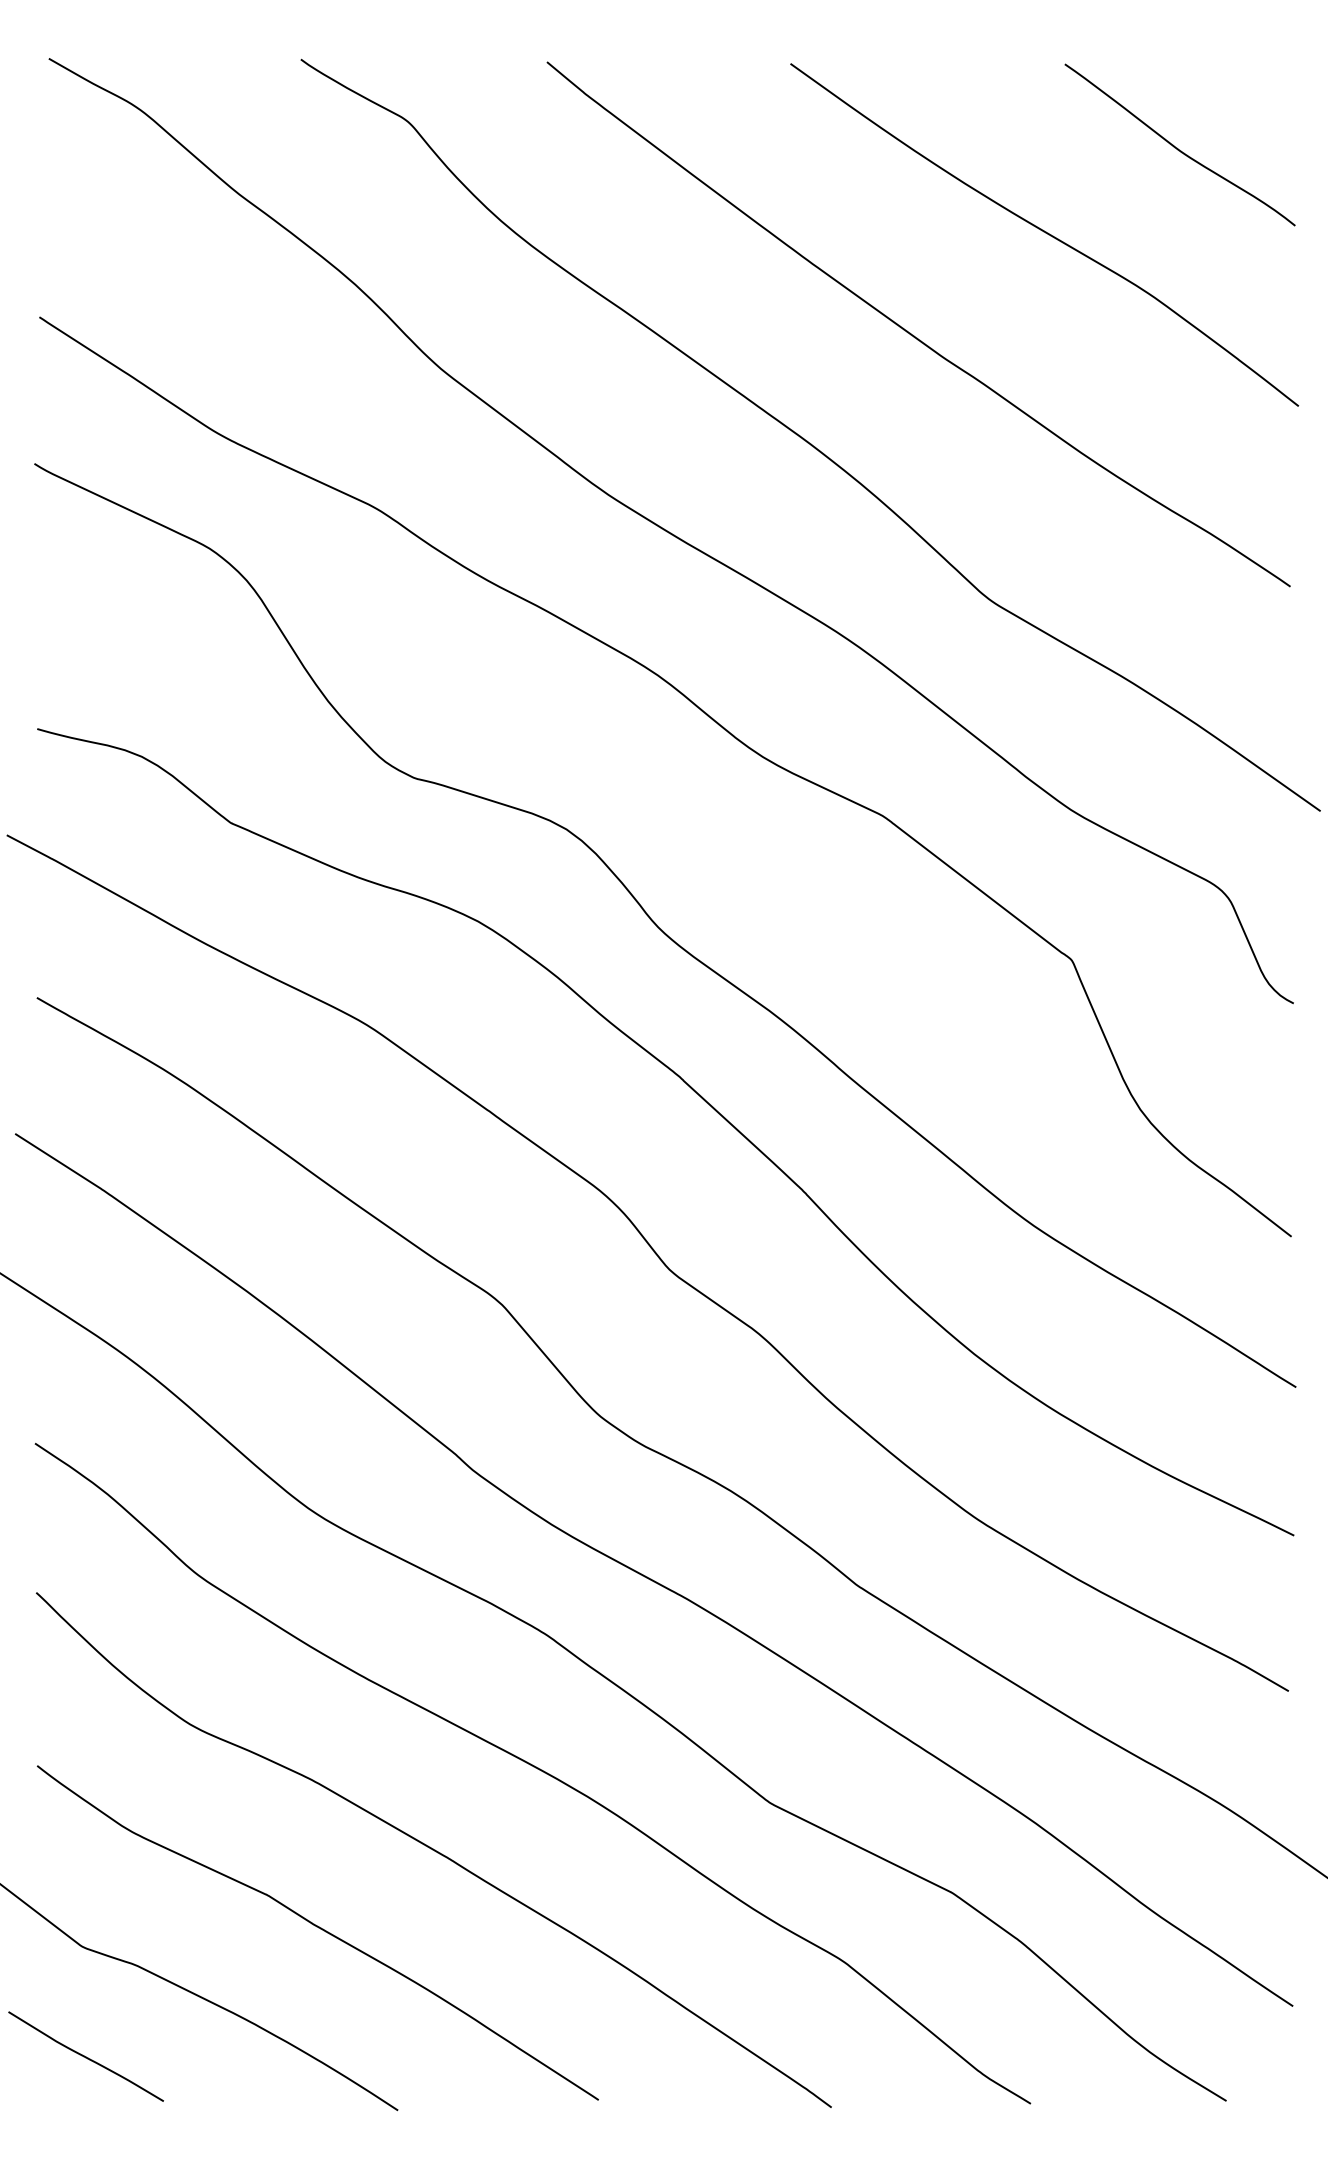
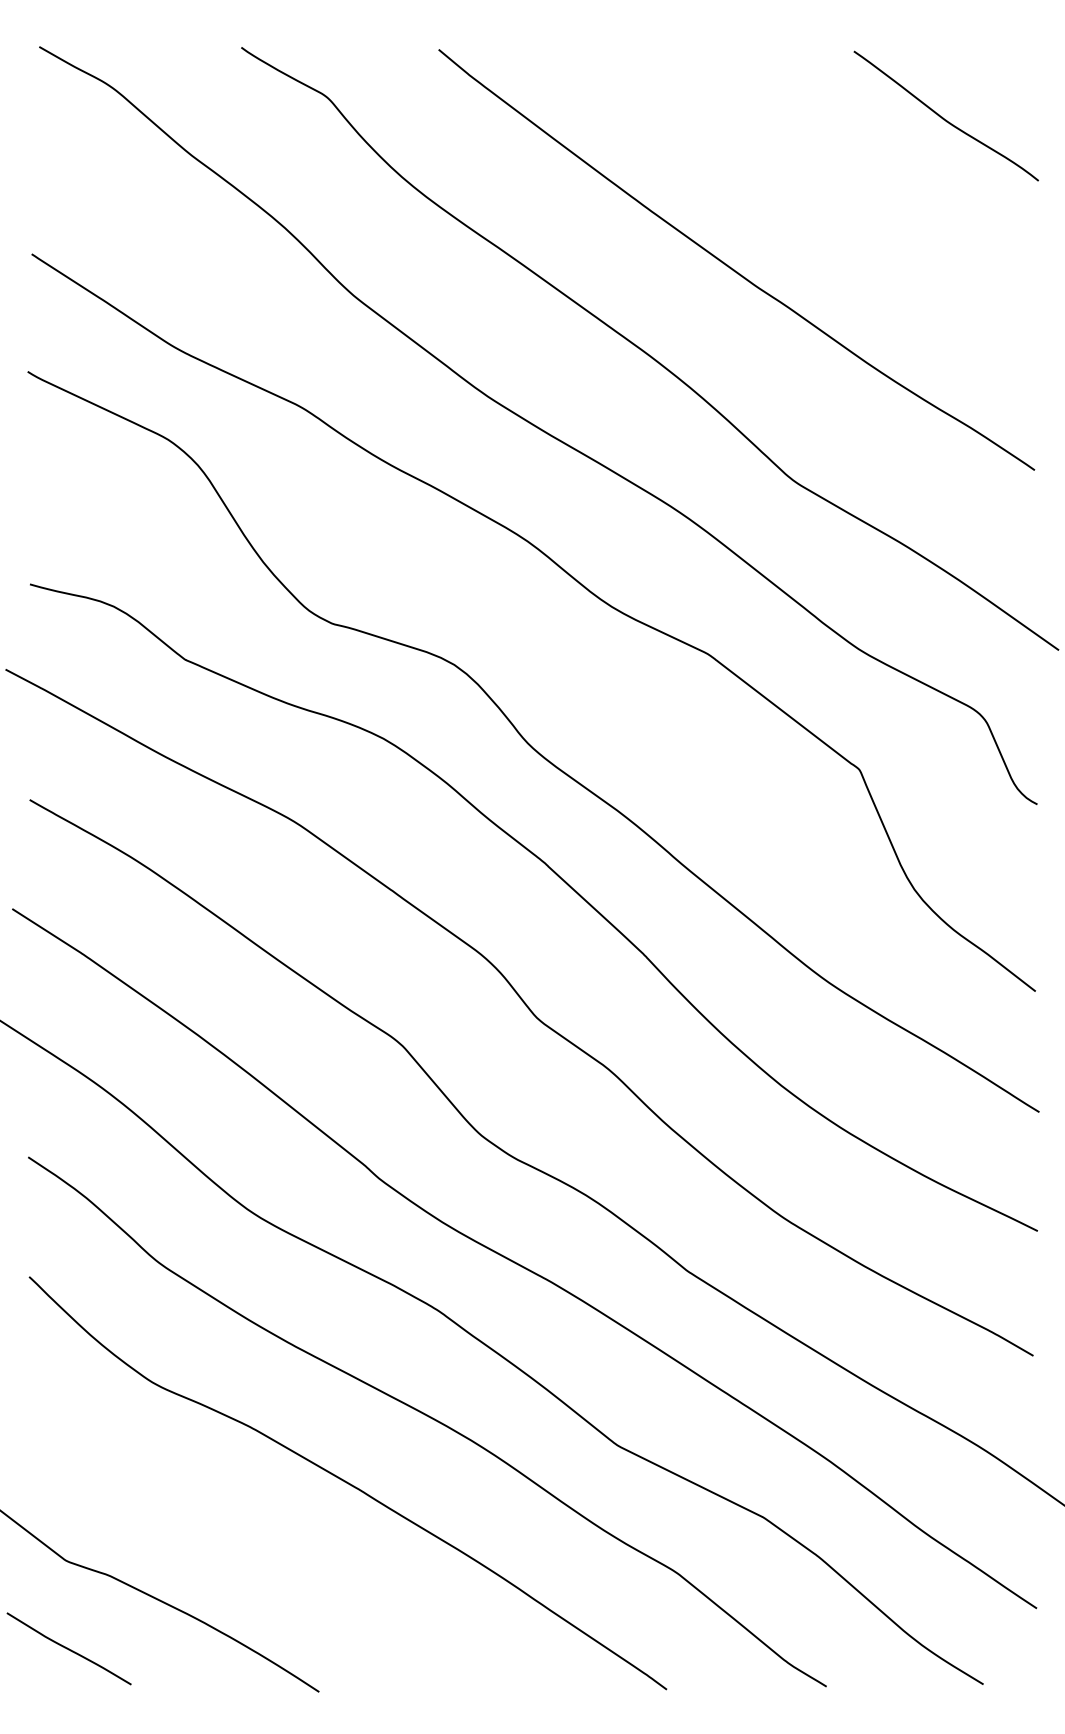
curve: (1045, 233) -> (838, 187), removed
curve: (318, 1928) -> (255, 1546), removed

